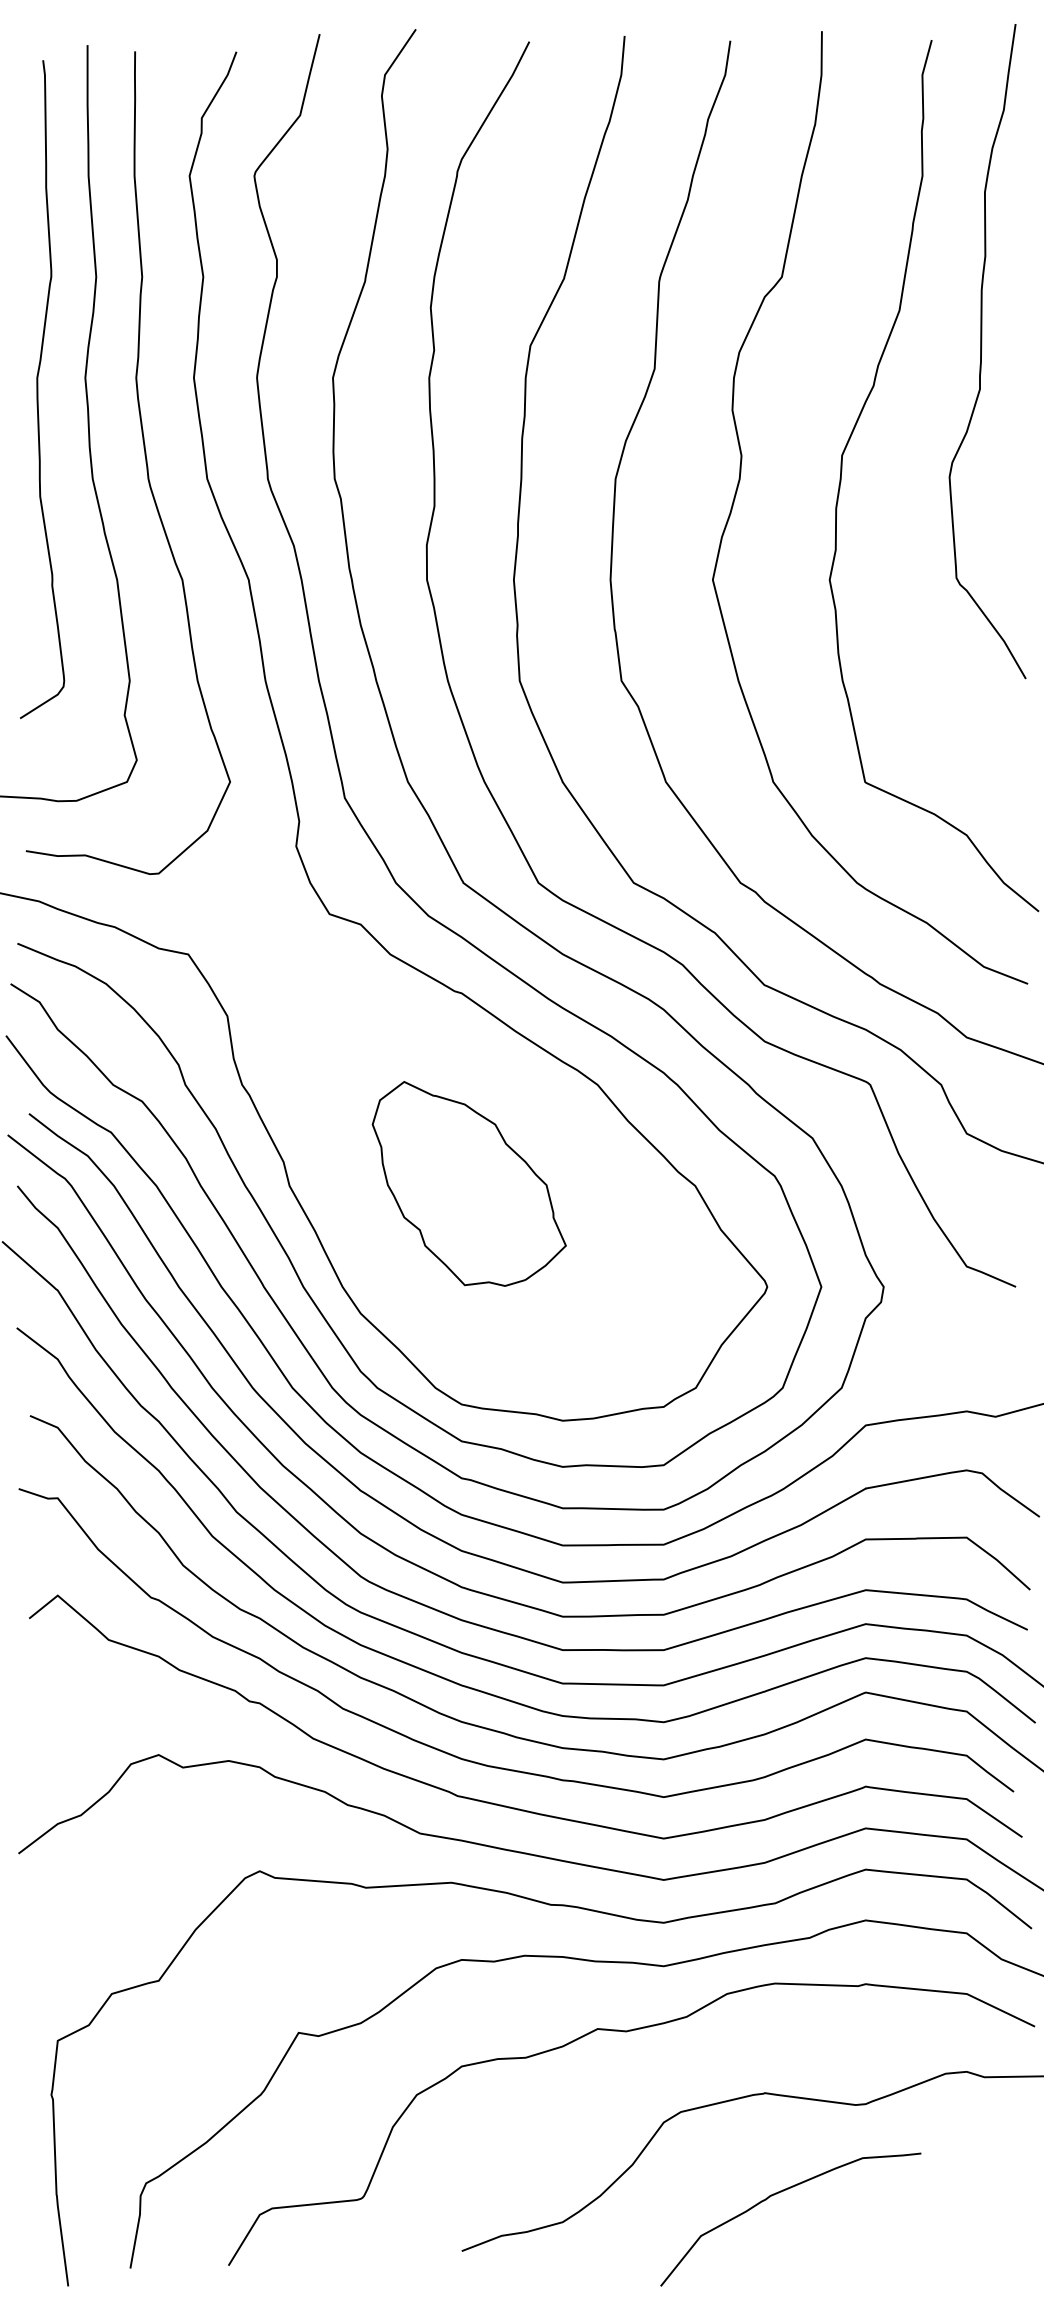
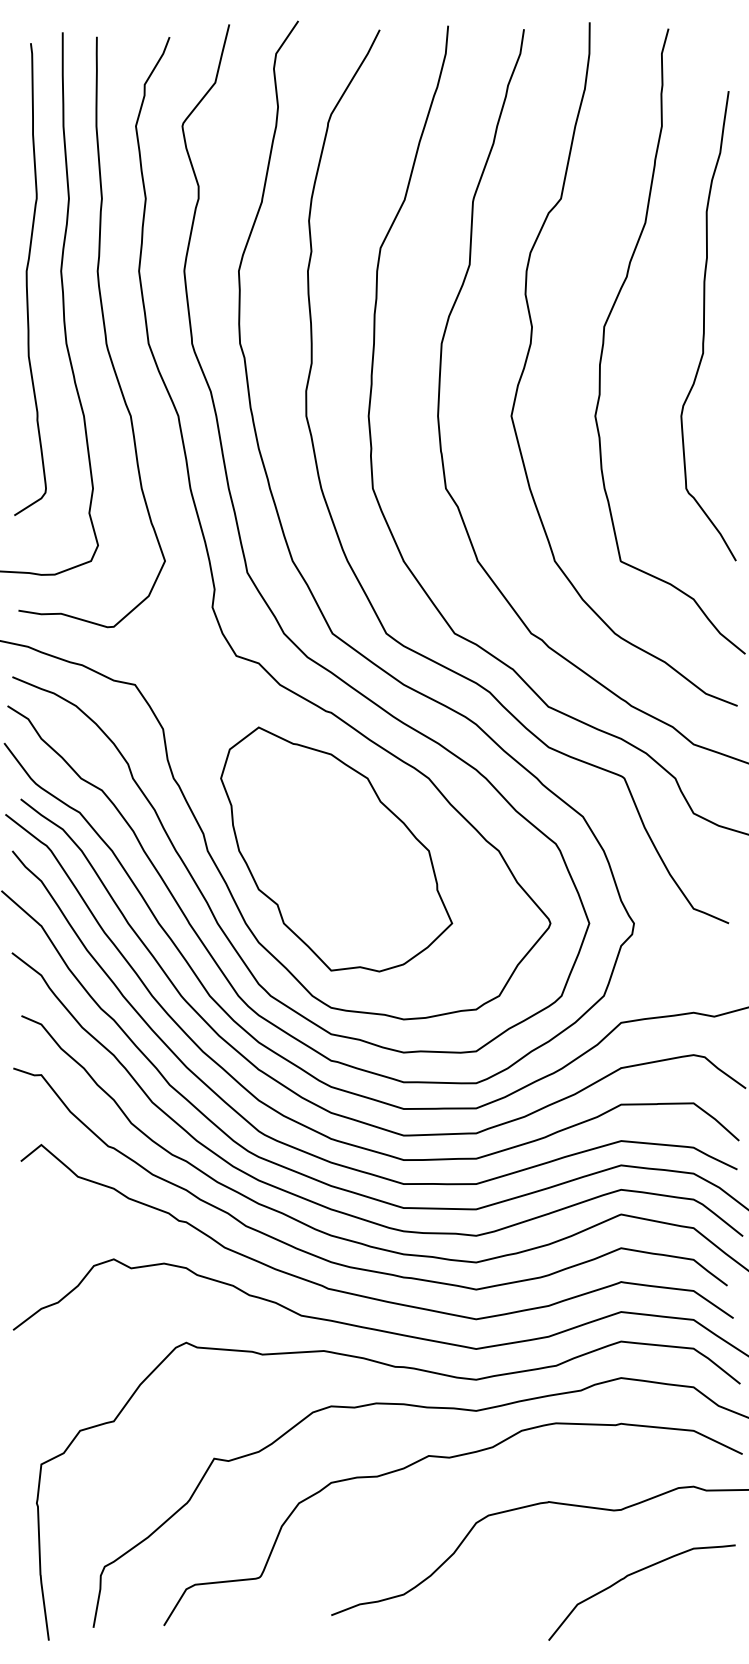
curve: (981, 351) -> (704, 326), moved
part: (469, 1183) -> (336, 849), size x1.67
curve: (779, 2193) -> (633, 1573), moved

